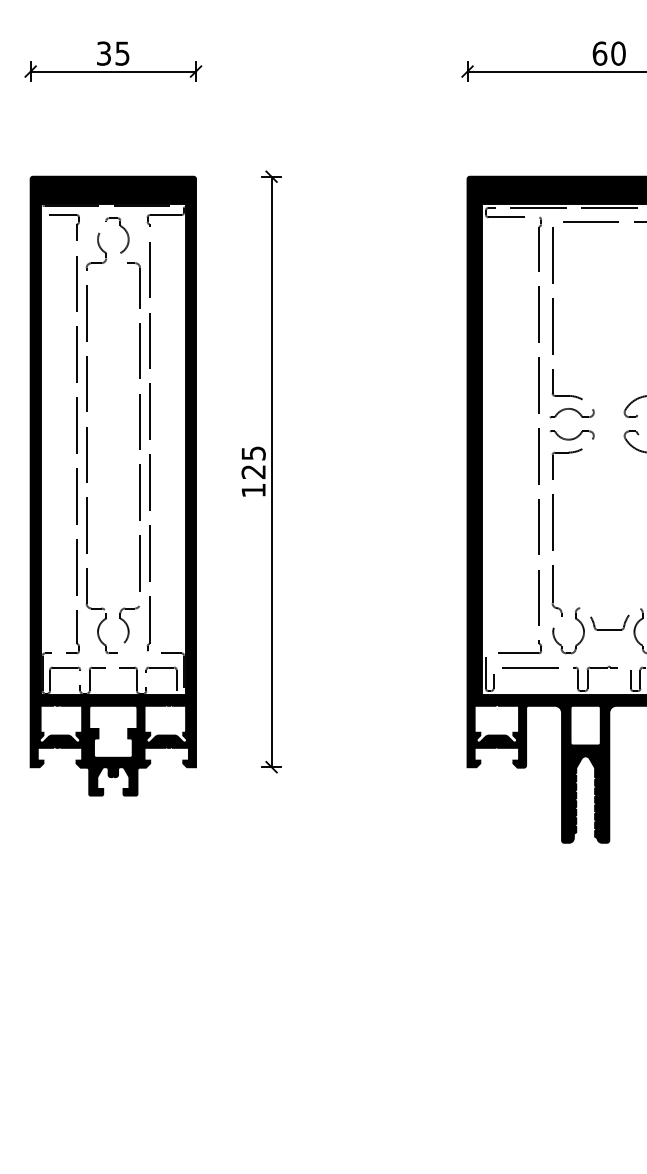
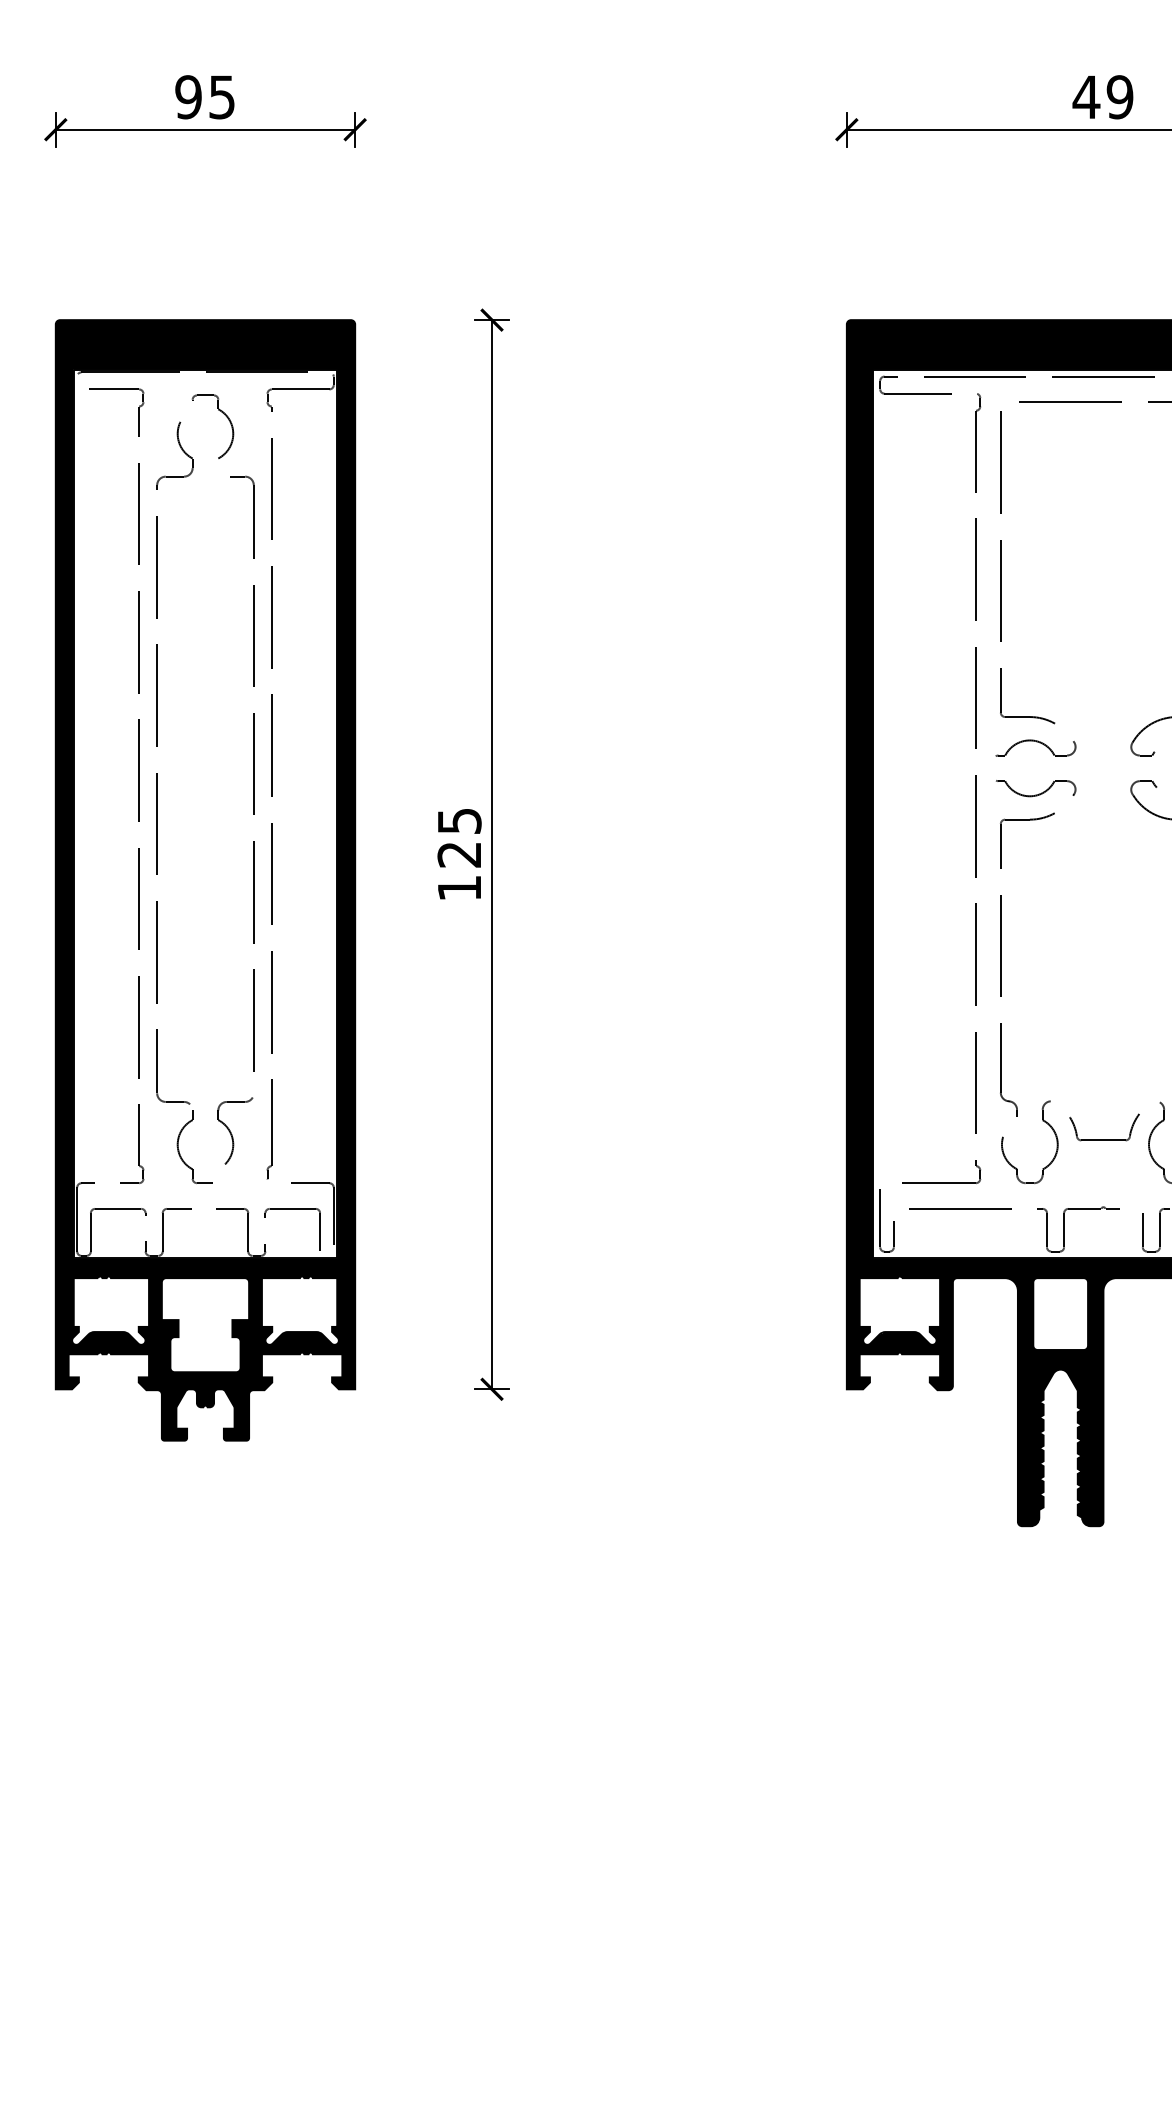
text: (103, 53) -> (187, 96), 35 -> 95
text: (608, 53) -> (1102, 96), 60 -> 49

